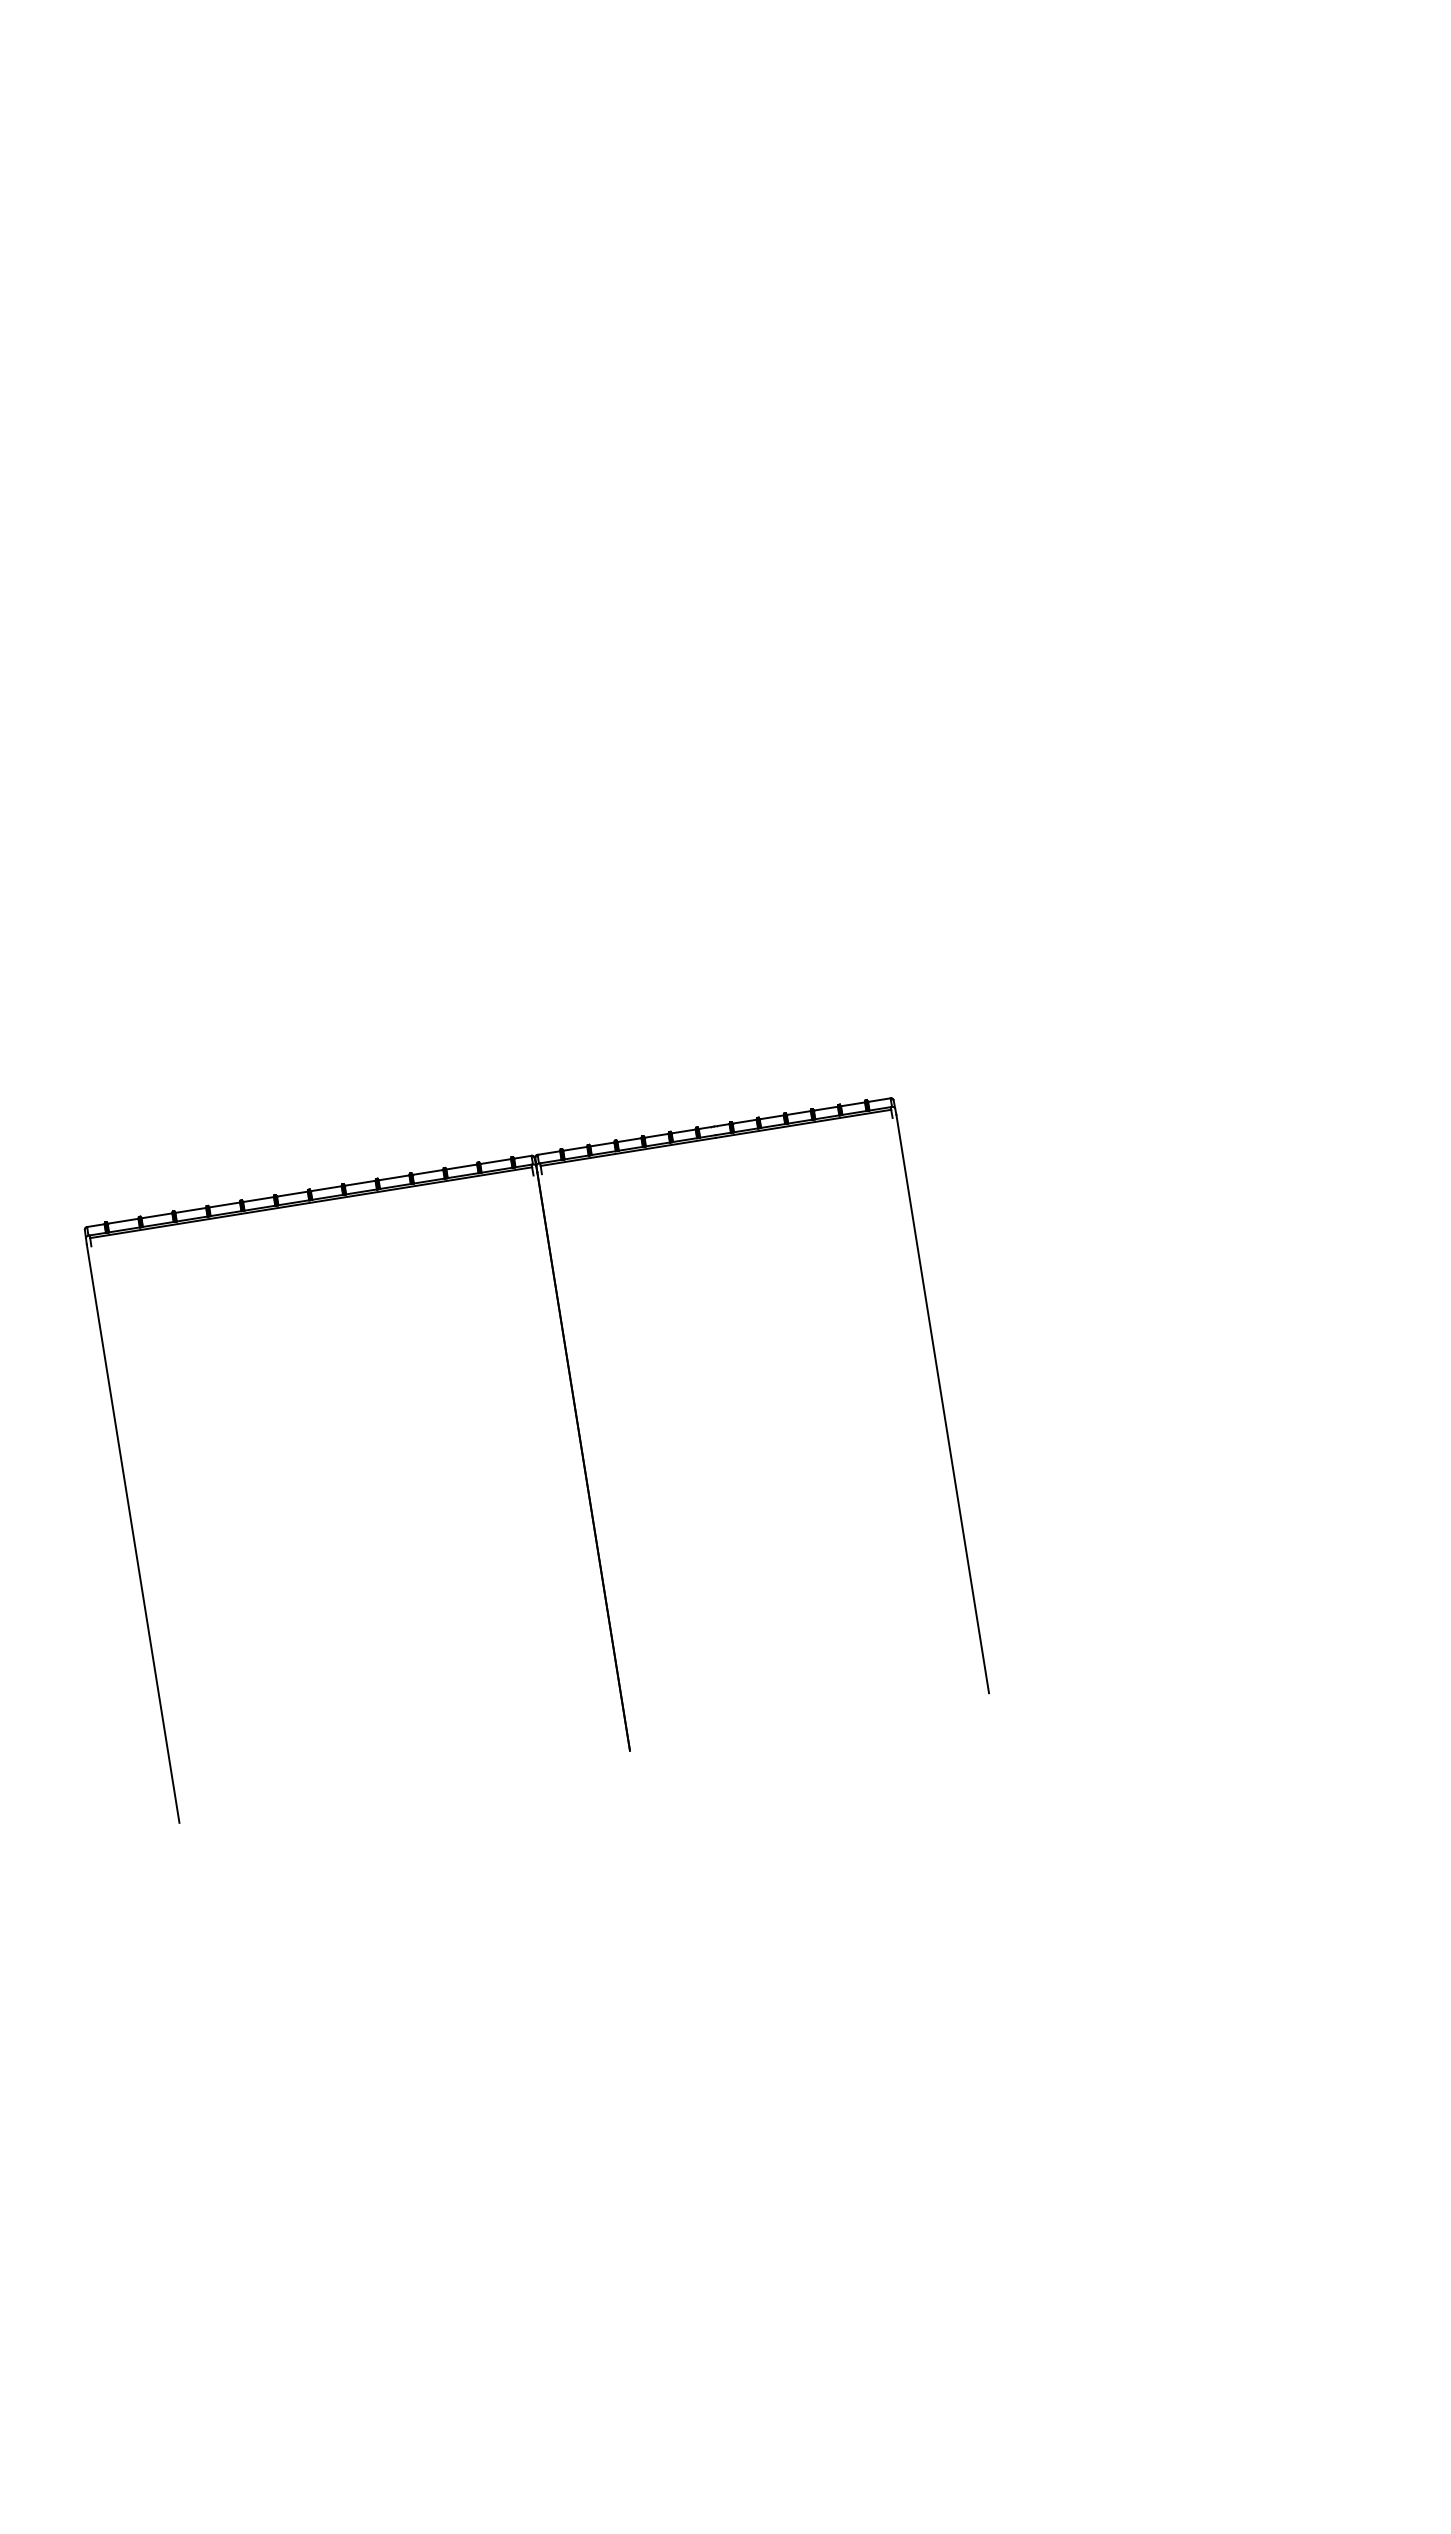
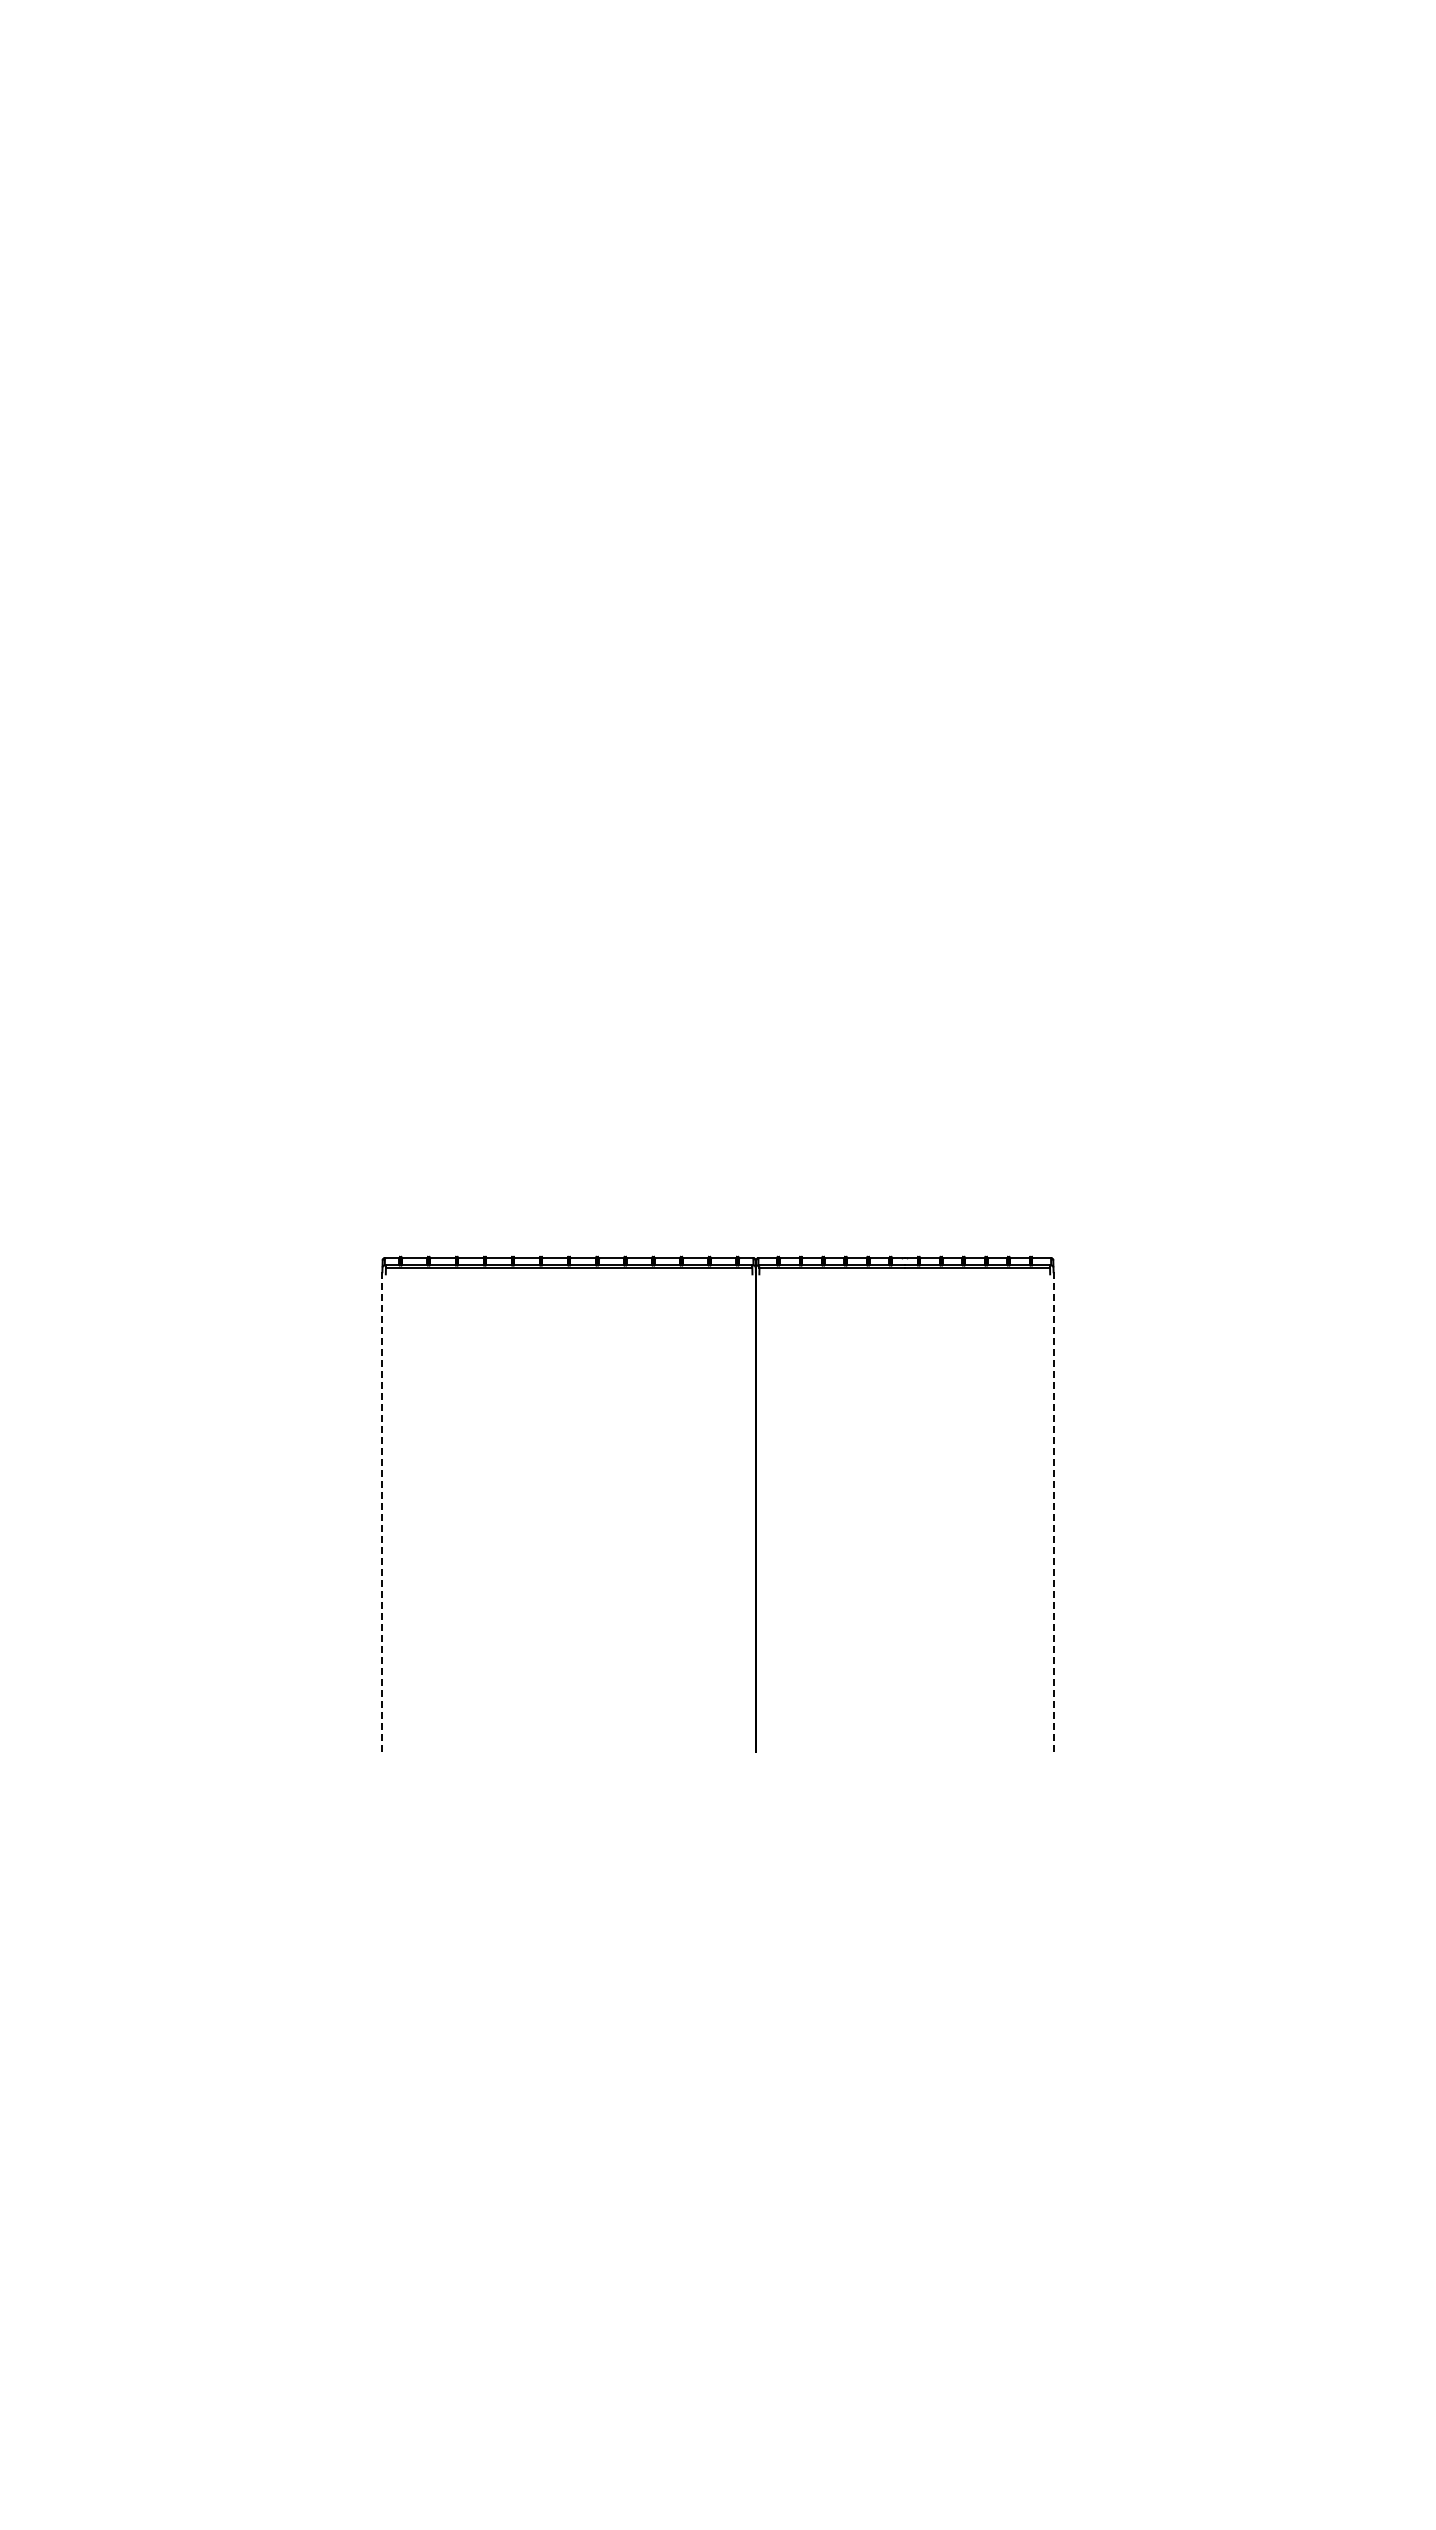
line: (942, 1404) -> (1053, 1512), solid -> dashed
line: (133, 1534) -> (382, 1512), solid -> dashed

